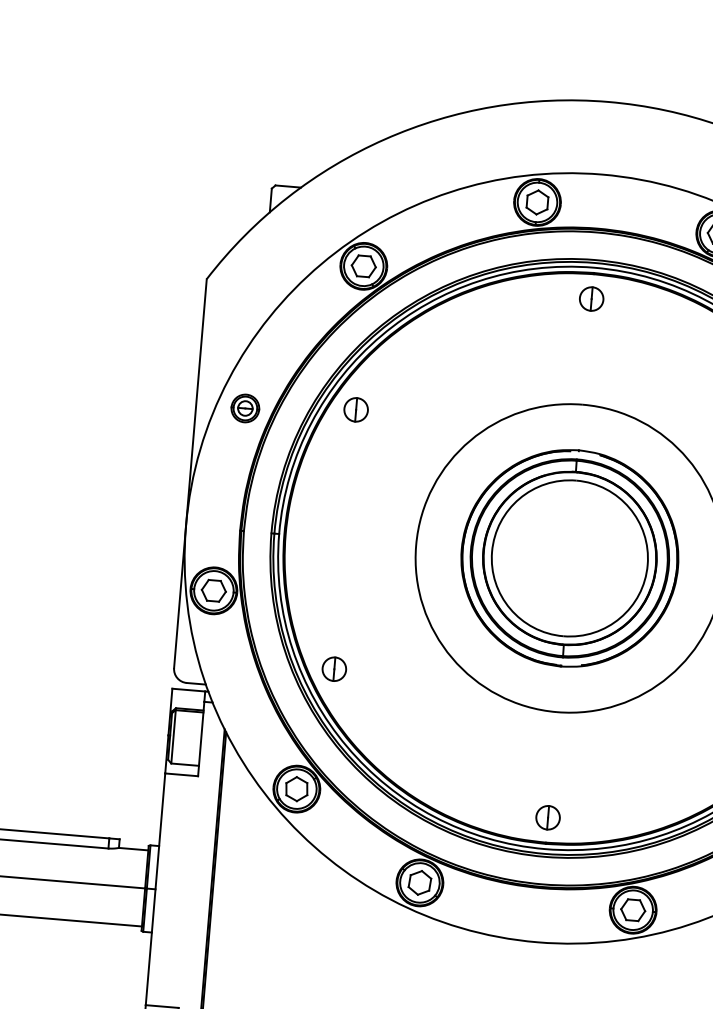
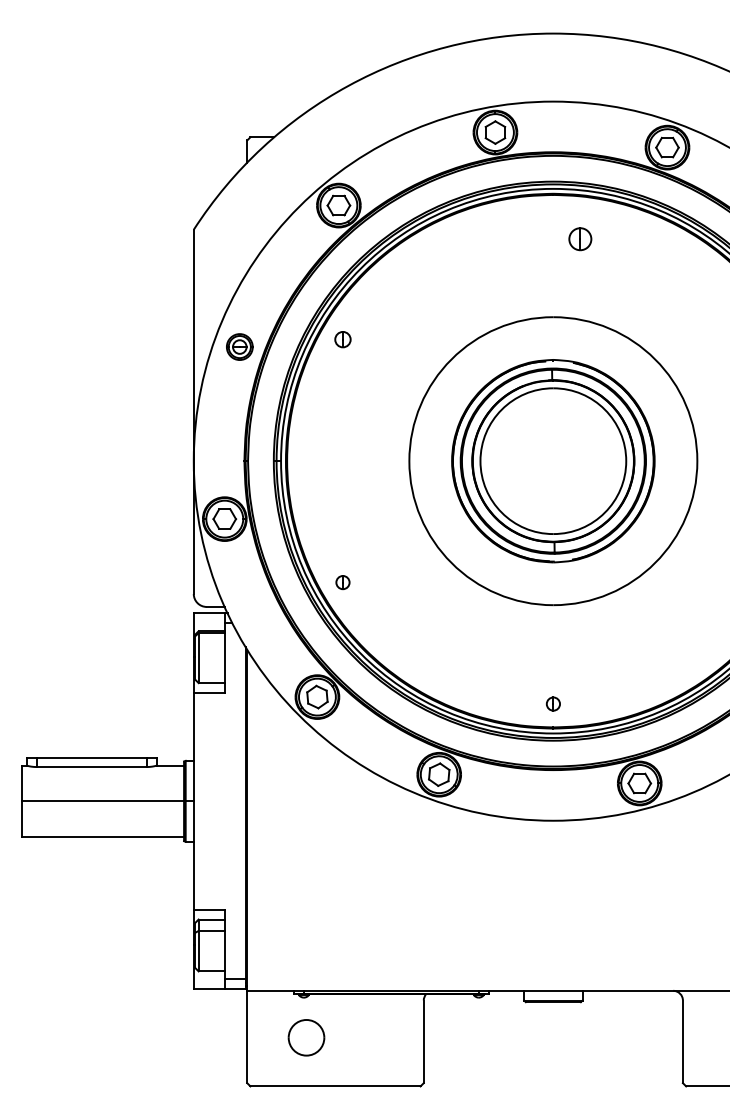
part: (591, 299) -> (580, 239), moved
part: (355, 409) -> (342, 339), size x0.7
part: (333, 669) -> (342, 582), size x0.6
part: (548, 817) -> (553, 703), size x0.6

